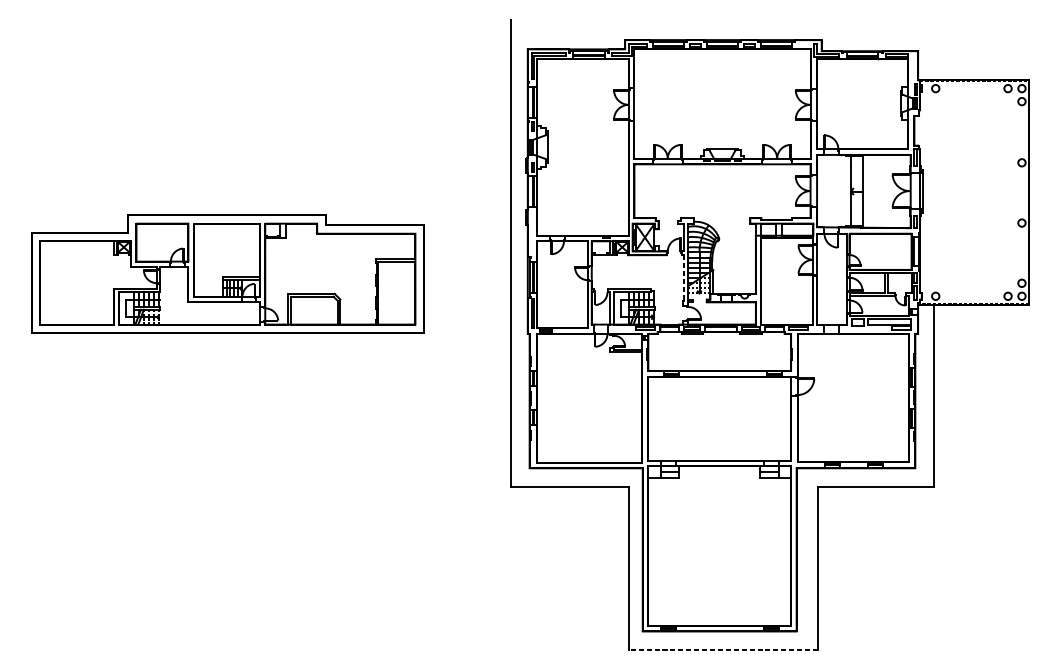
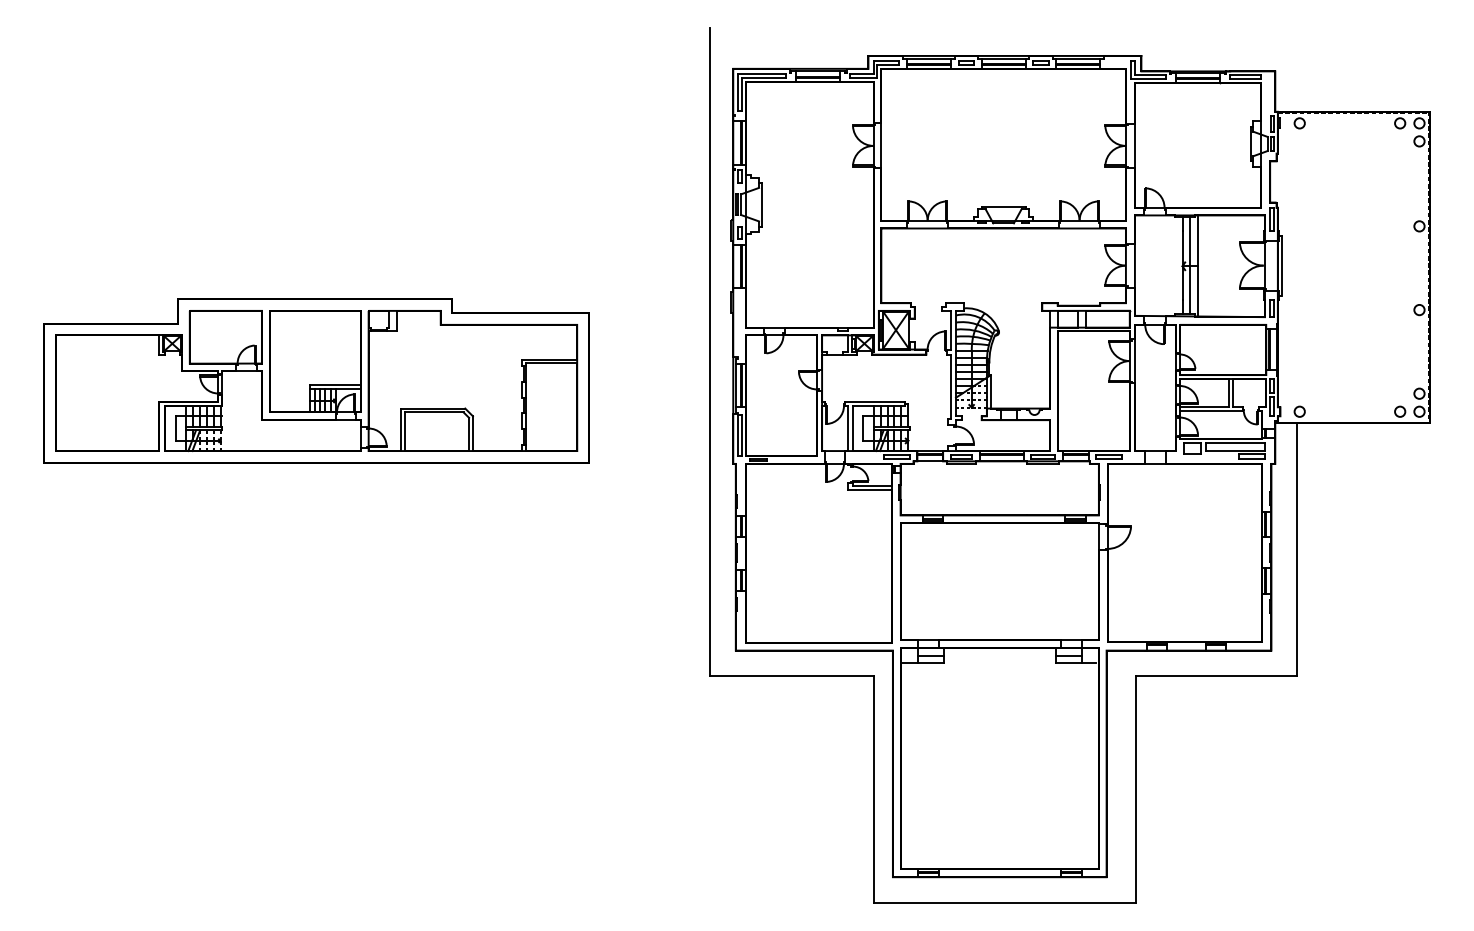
line: (857, 190) -> (1190, 265), added
line: (684, 278) -> (950, 387), dashed -> solid
line: (723, 649) -> (1004, 902), dashed -> solid

